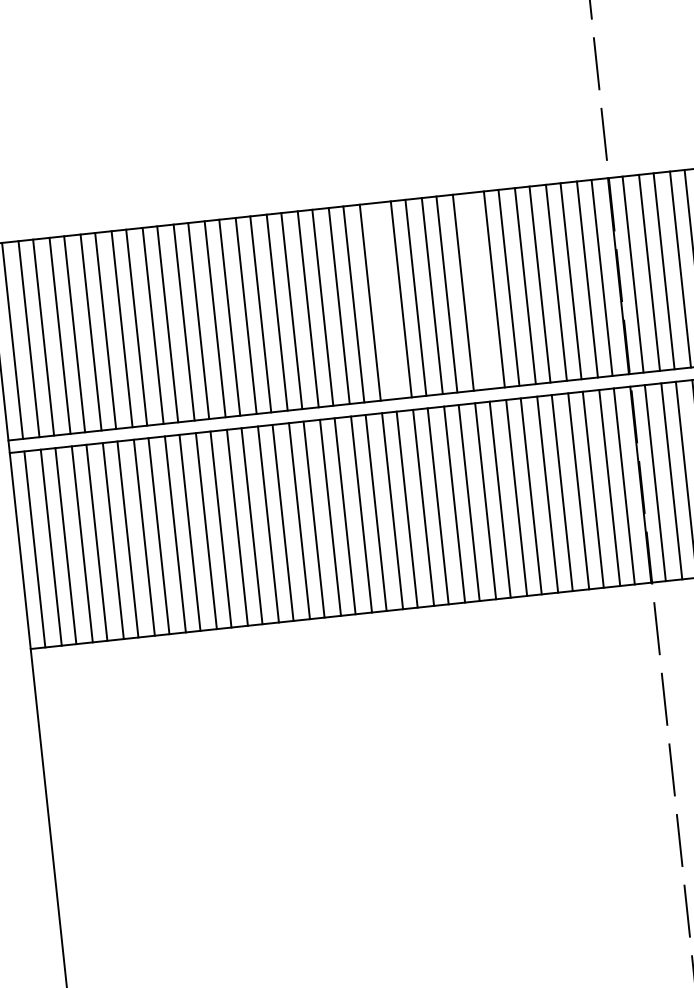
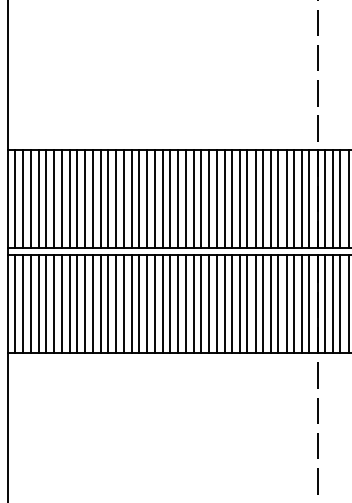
line: (477, 291) -> (247, 199), added
line: (385, 301) -> (201, 199), added

